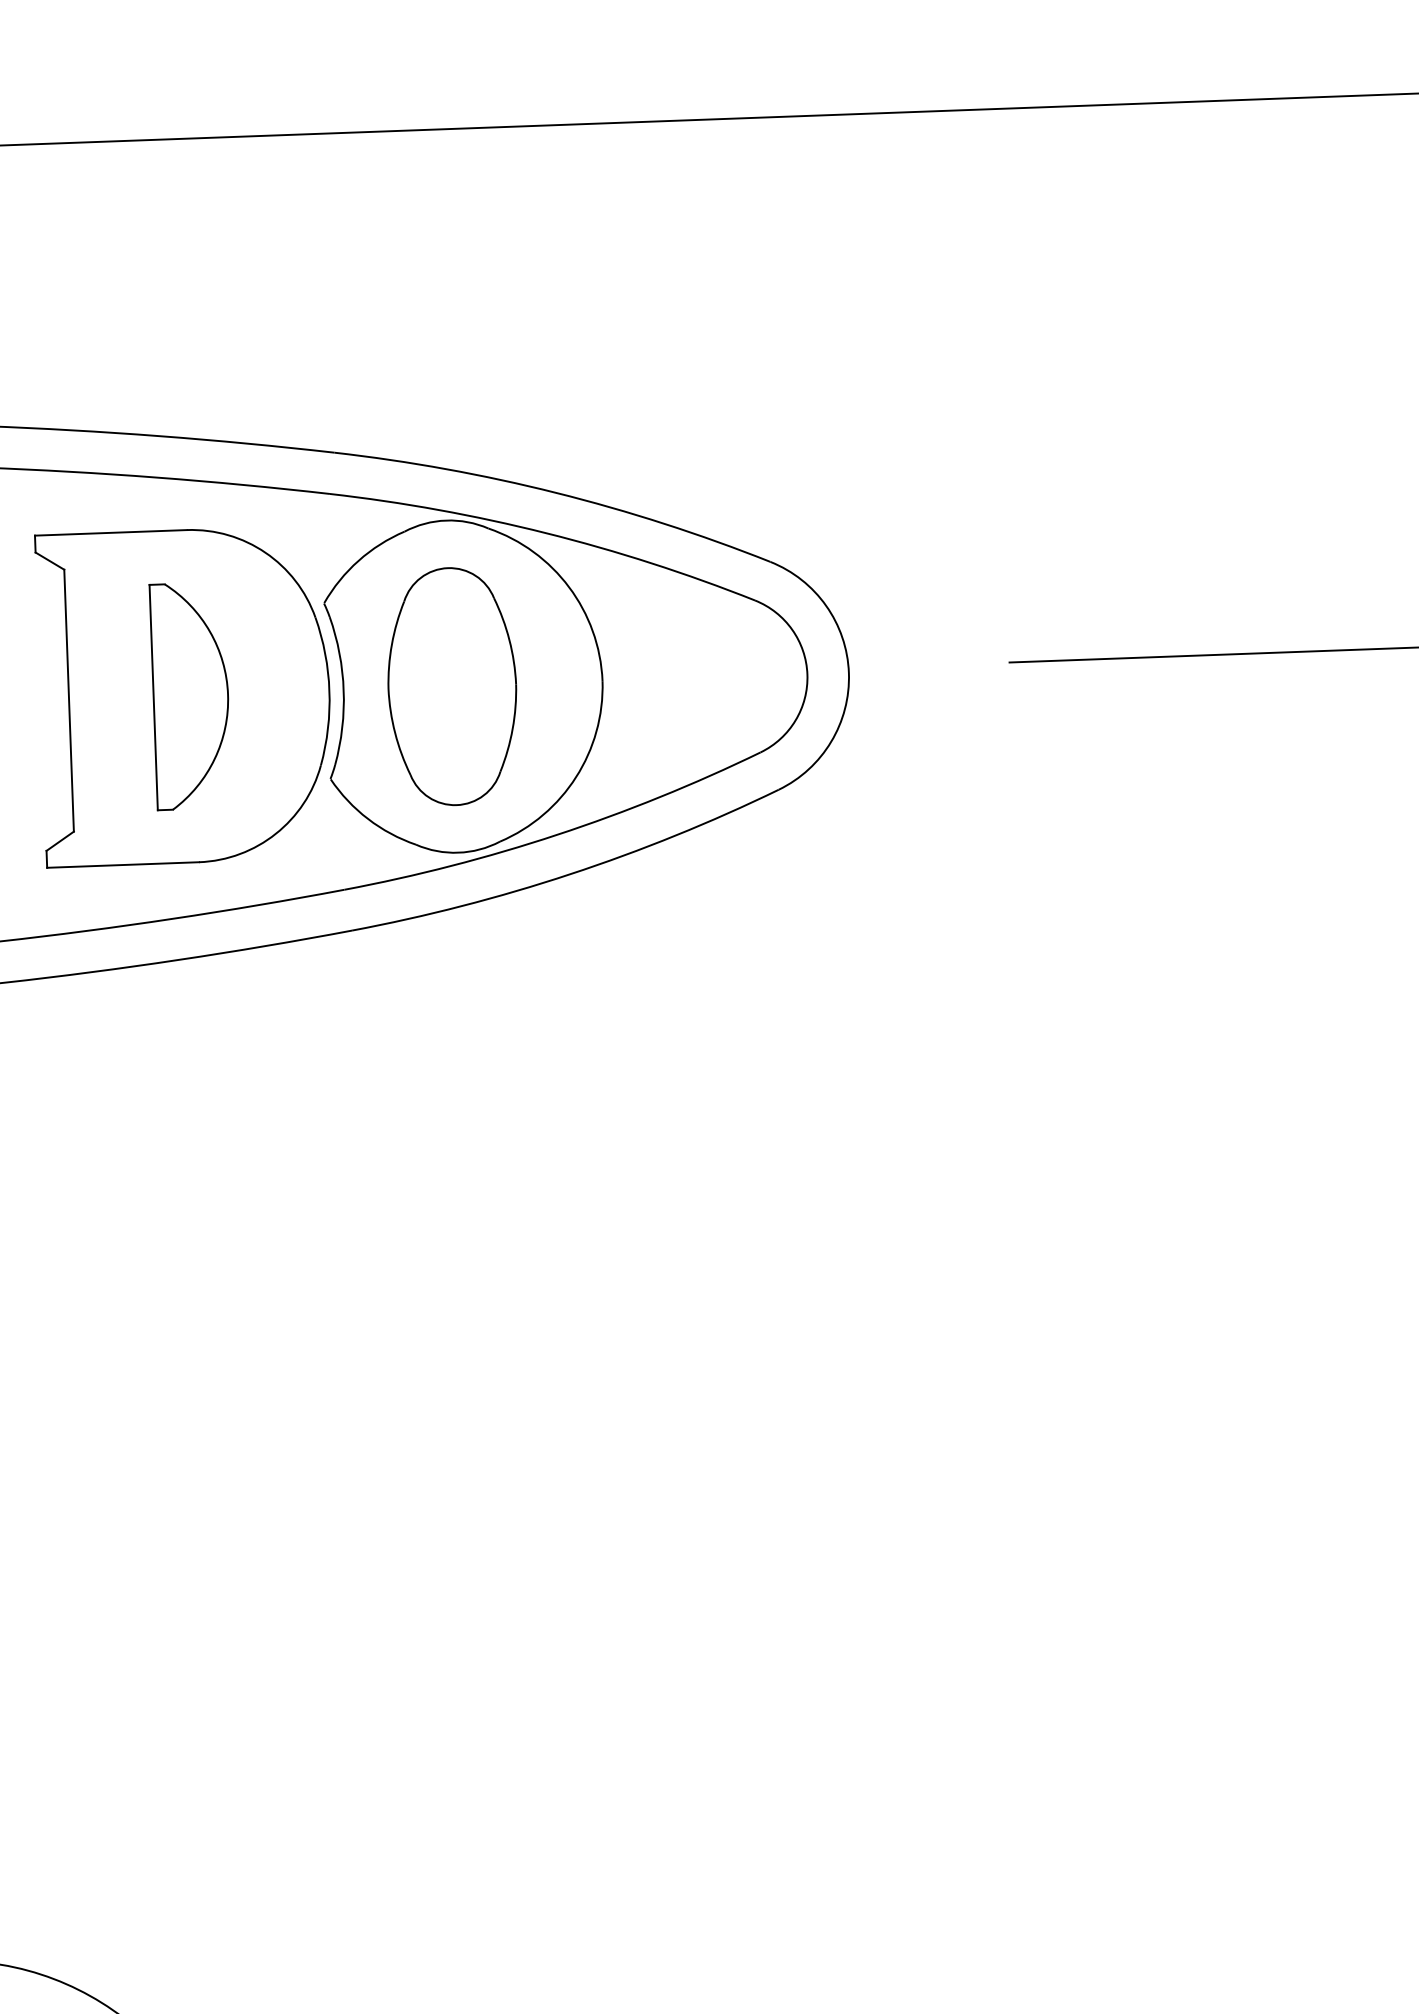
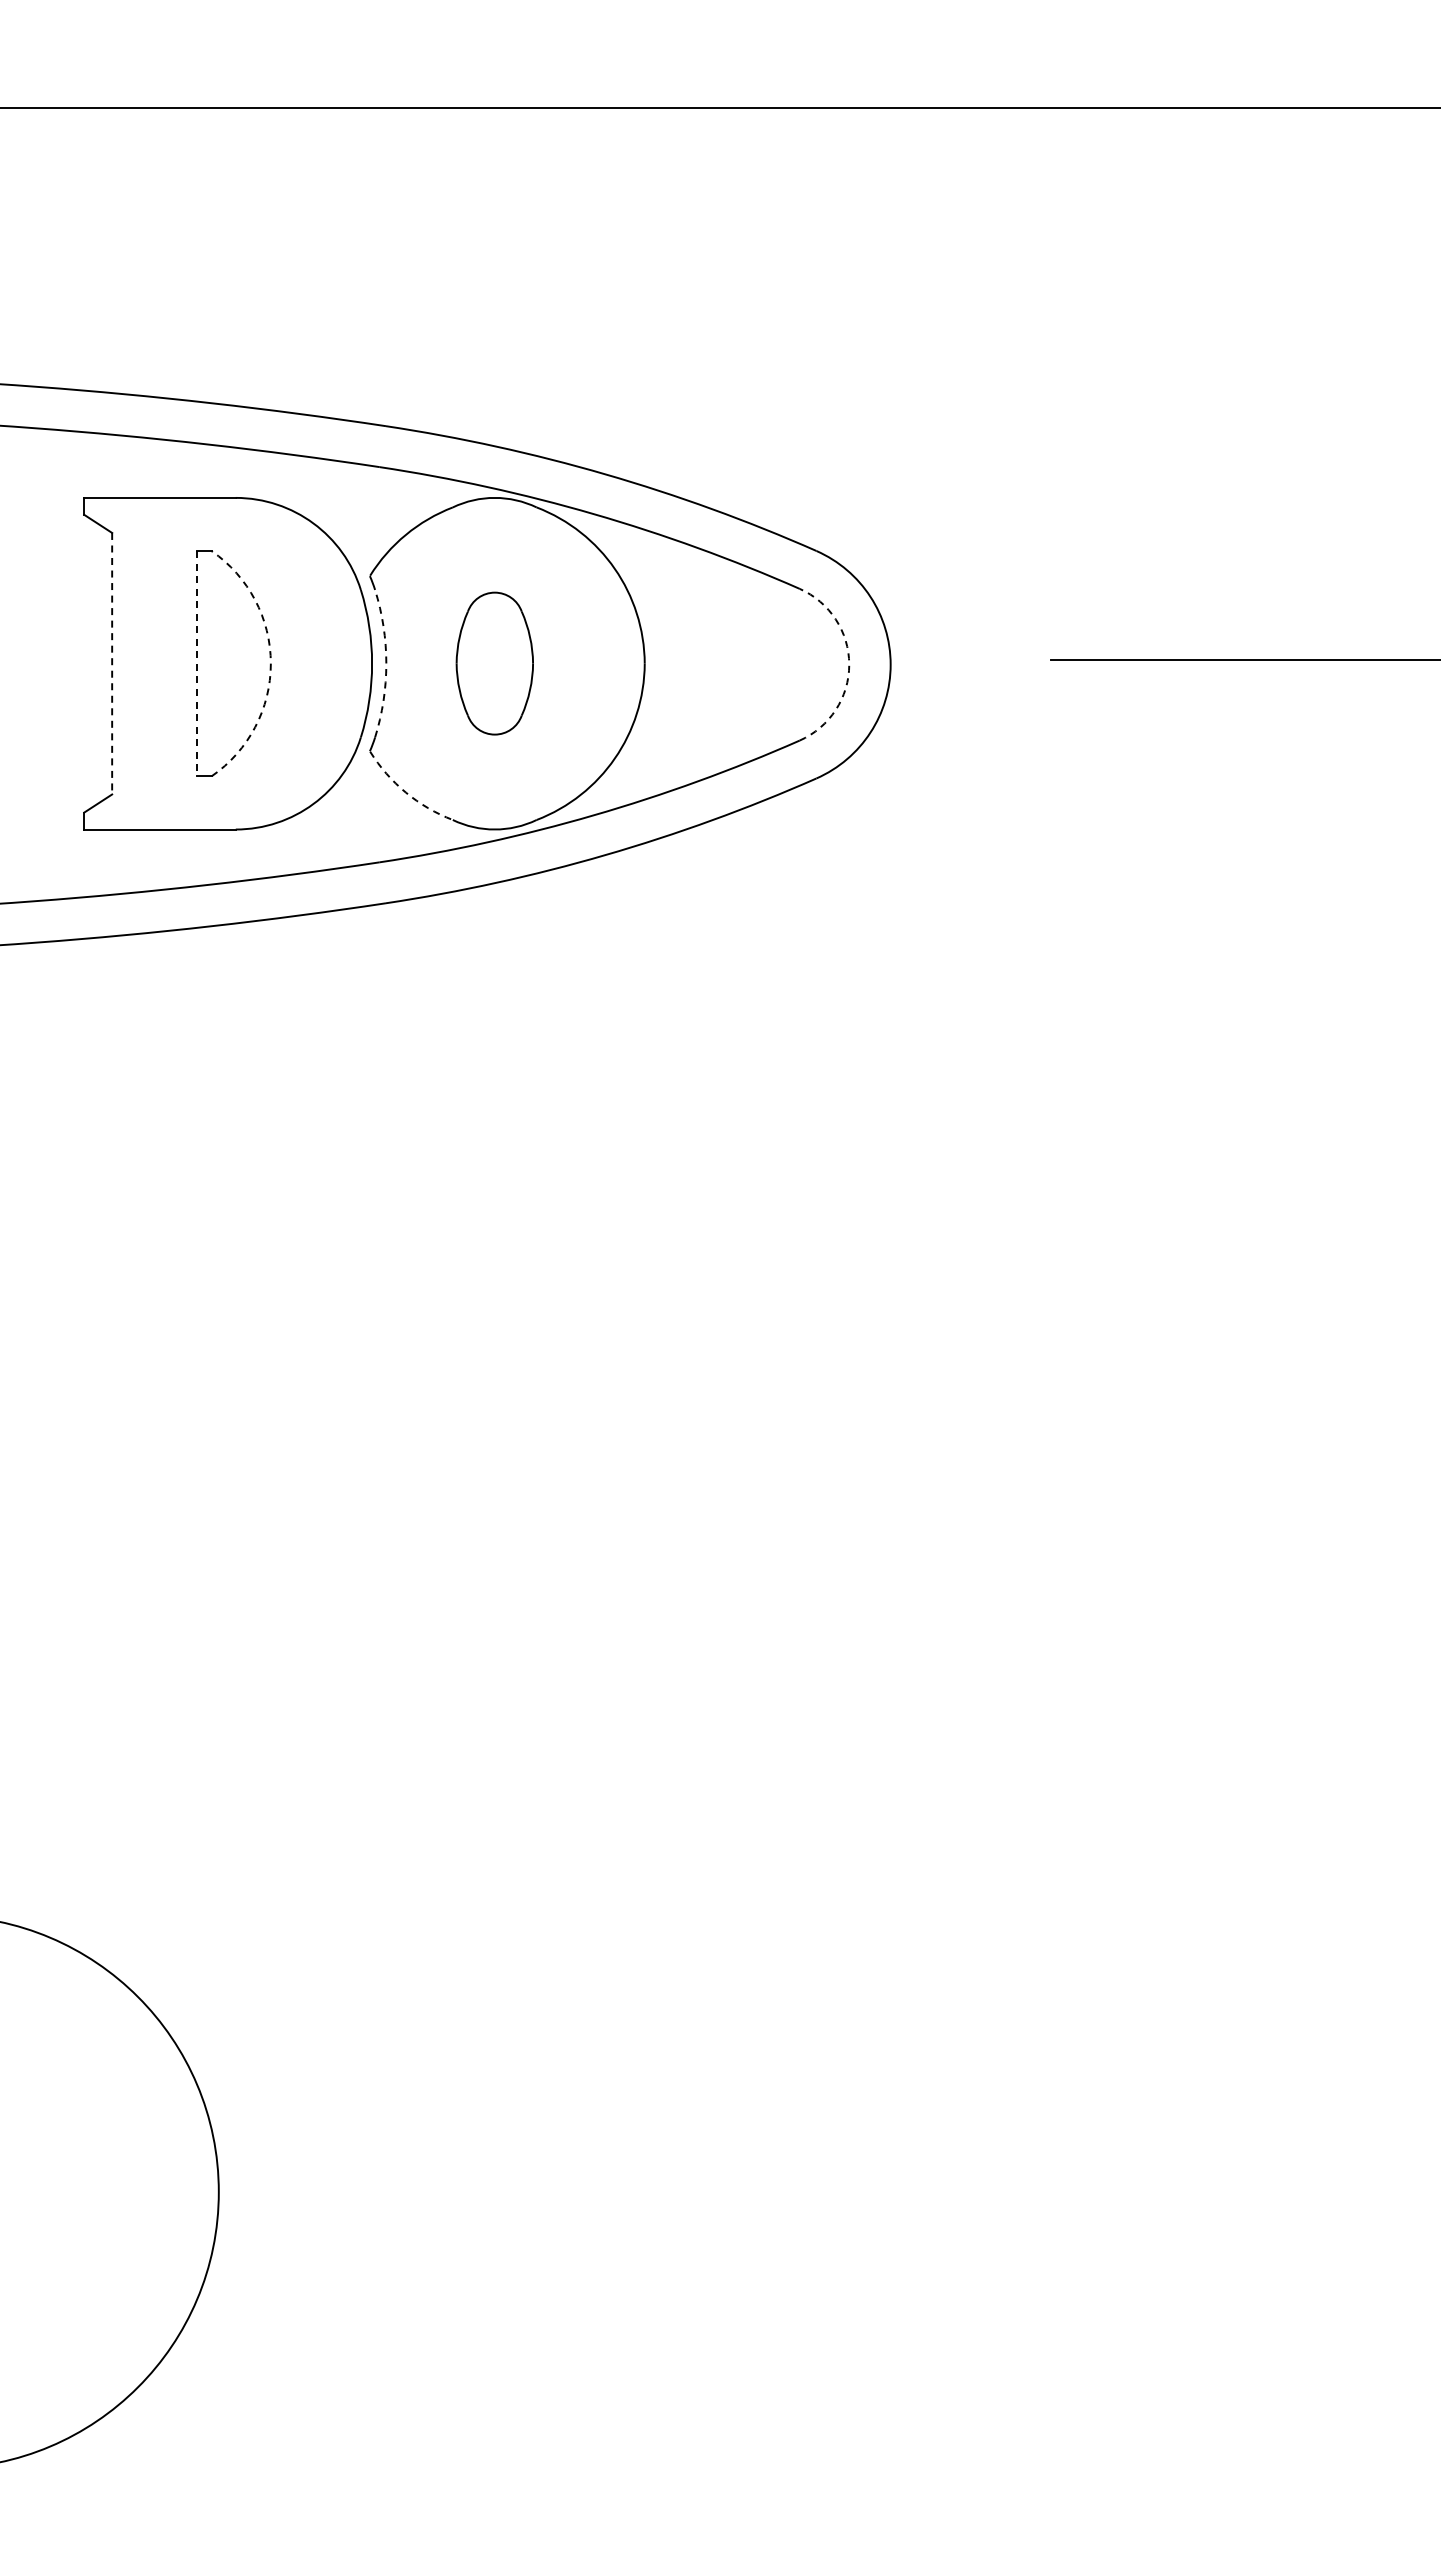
arc: (807, 674) -> (849, 664), solid -> dashed
part: (452, 686) -> (494, 663), size x0.6
arc: (343, 690) -> (386, 663), solid -> dashed
arc: (227, 694) -> (270, 663), solid -> dashed
line: (153, 698) -> (196, 664), solid -> dashed
line: (69, 700) -> (112, 663), solid -> dashed
arc: (367, 818) -> (405, 792), solid -> dashed

